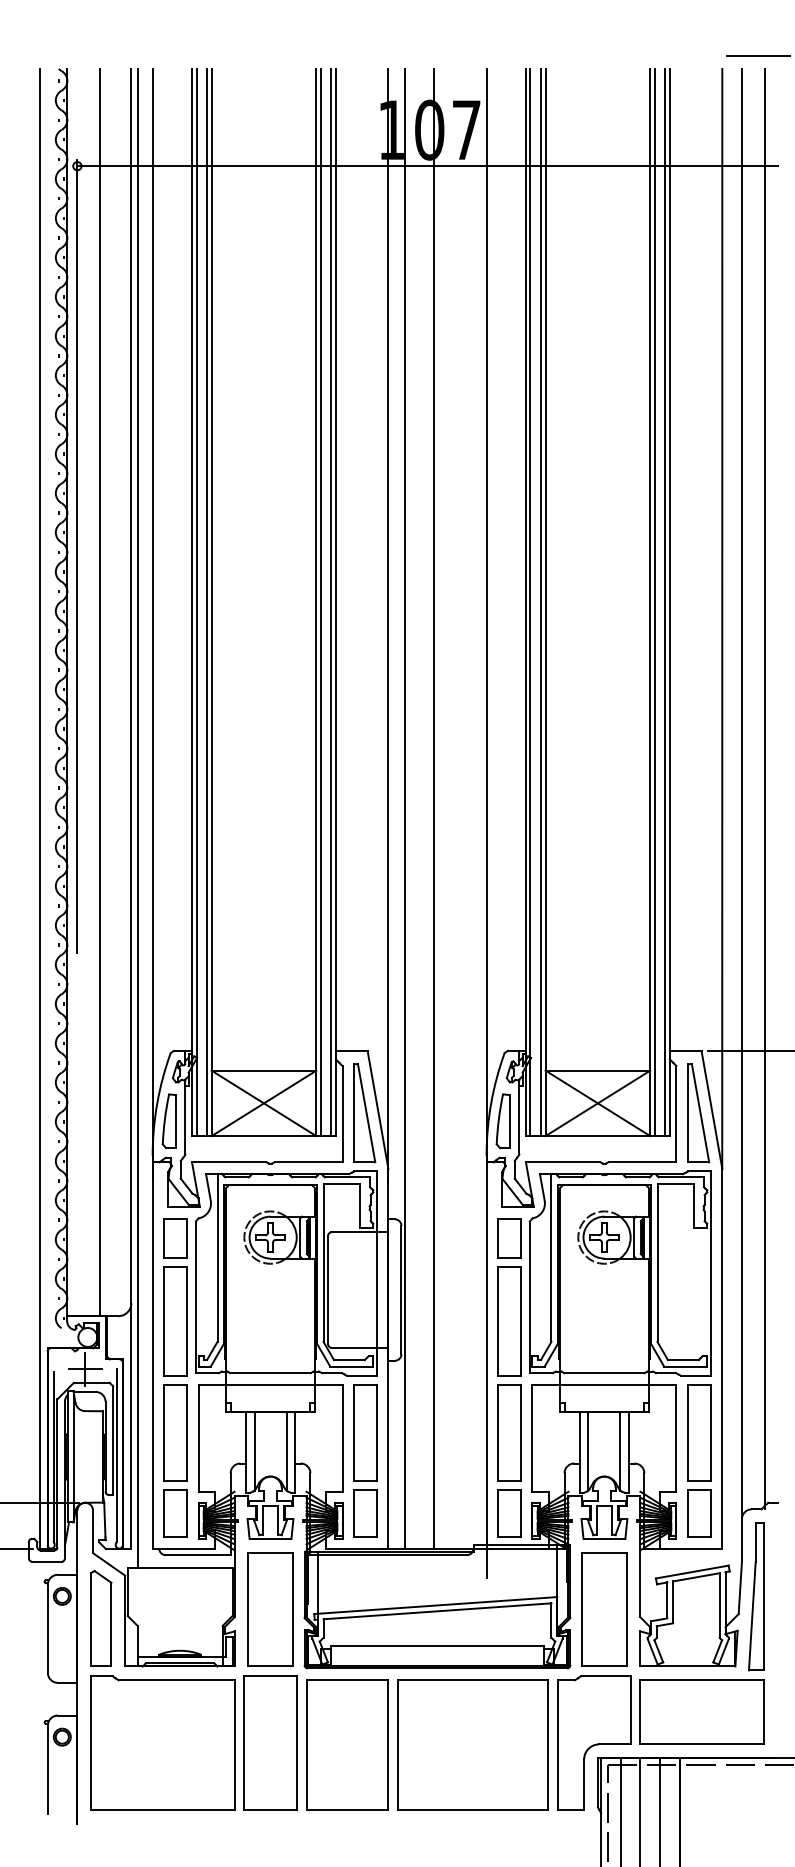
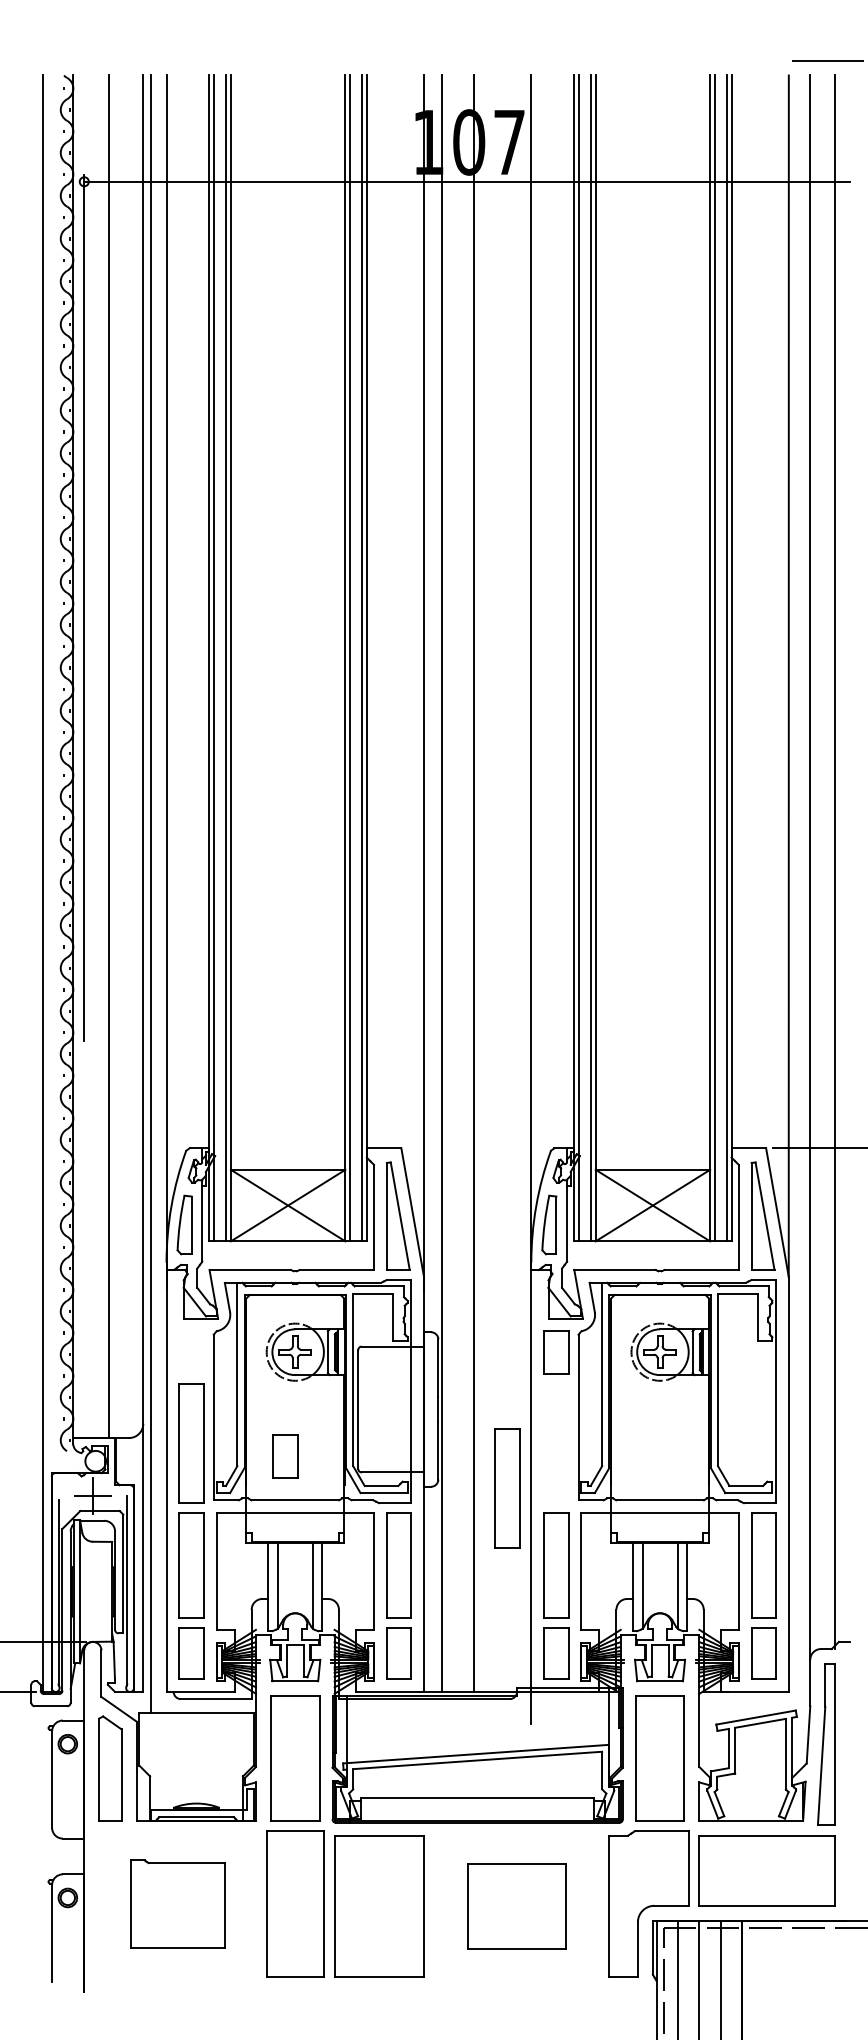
part: (175, 1237) -> (285, 1456), moved
part: (509, 1321) -> (507, 1488), moved
part: (162, 1742) -> (177, 1903), size x0.6
part: (473, 1745) -> (516, 1906), size x0.6

